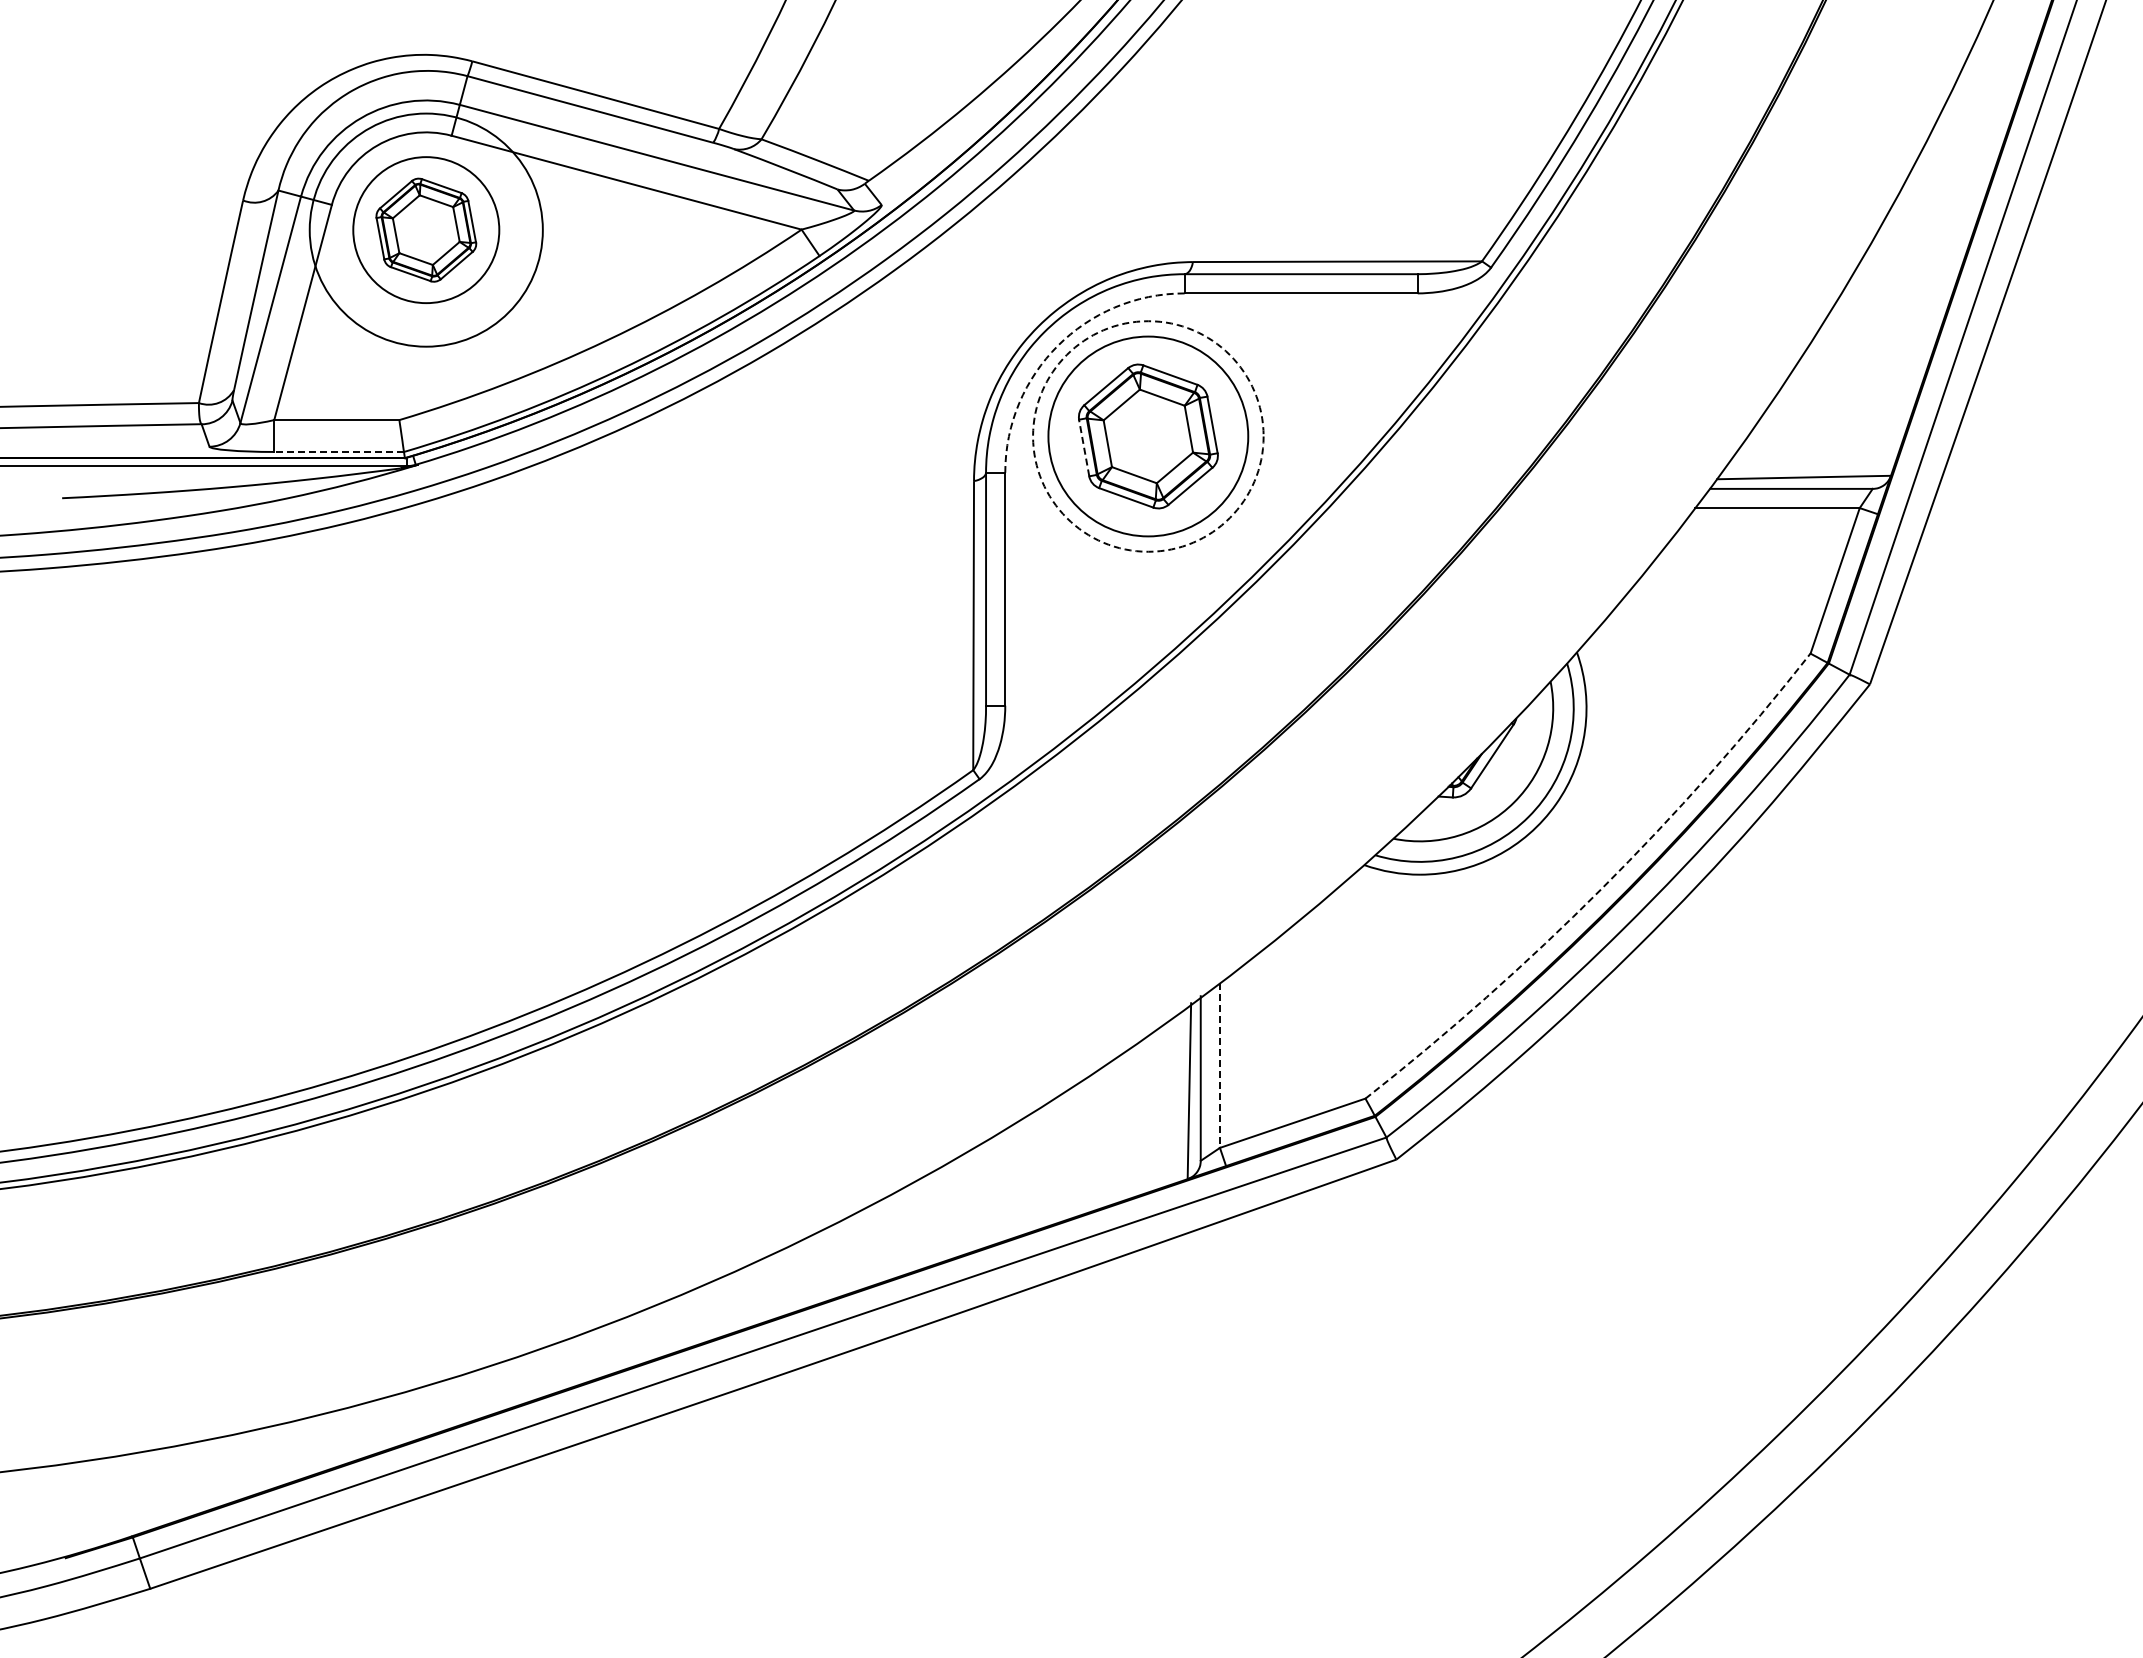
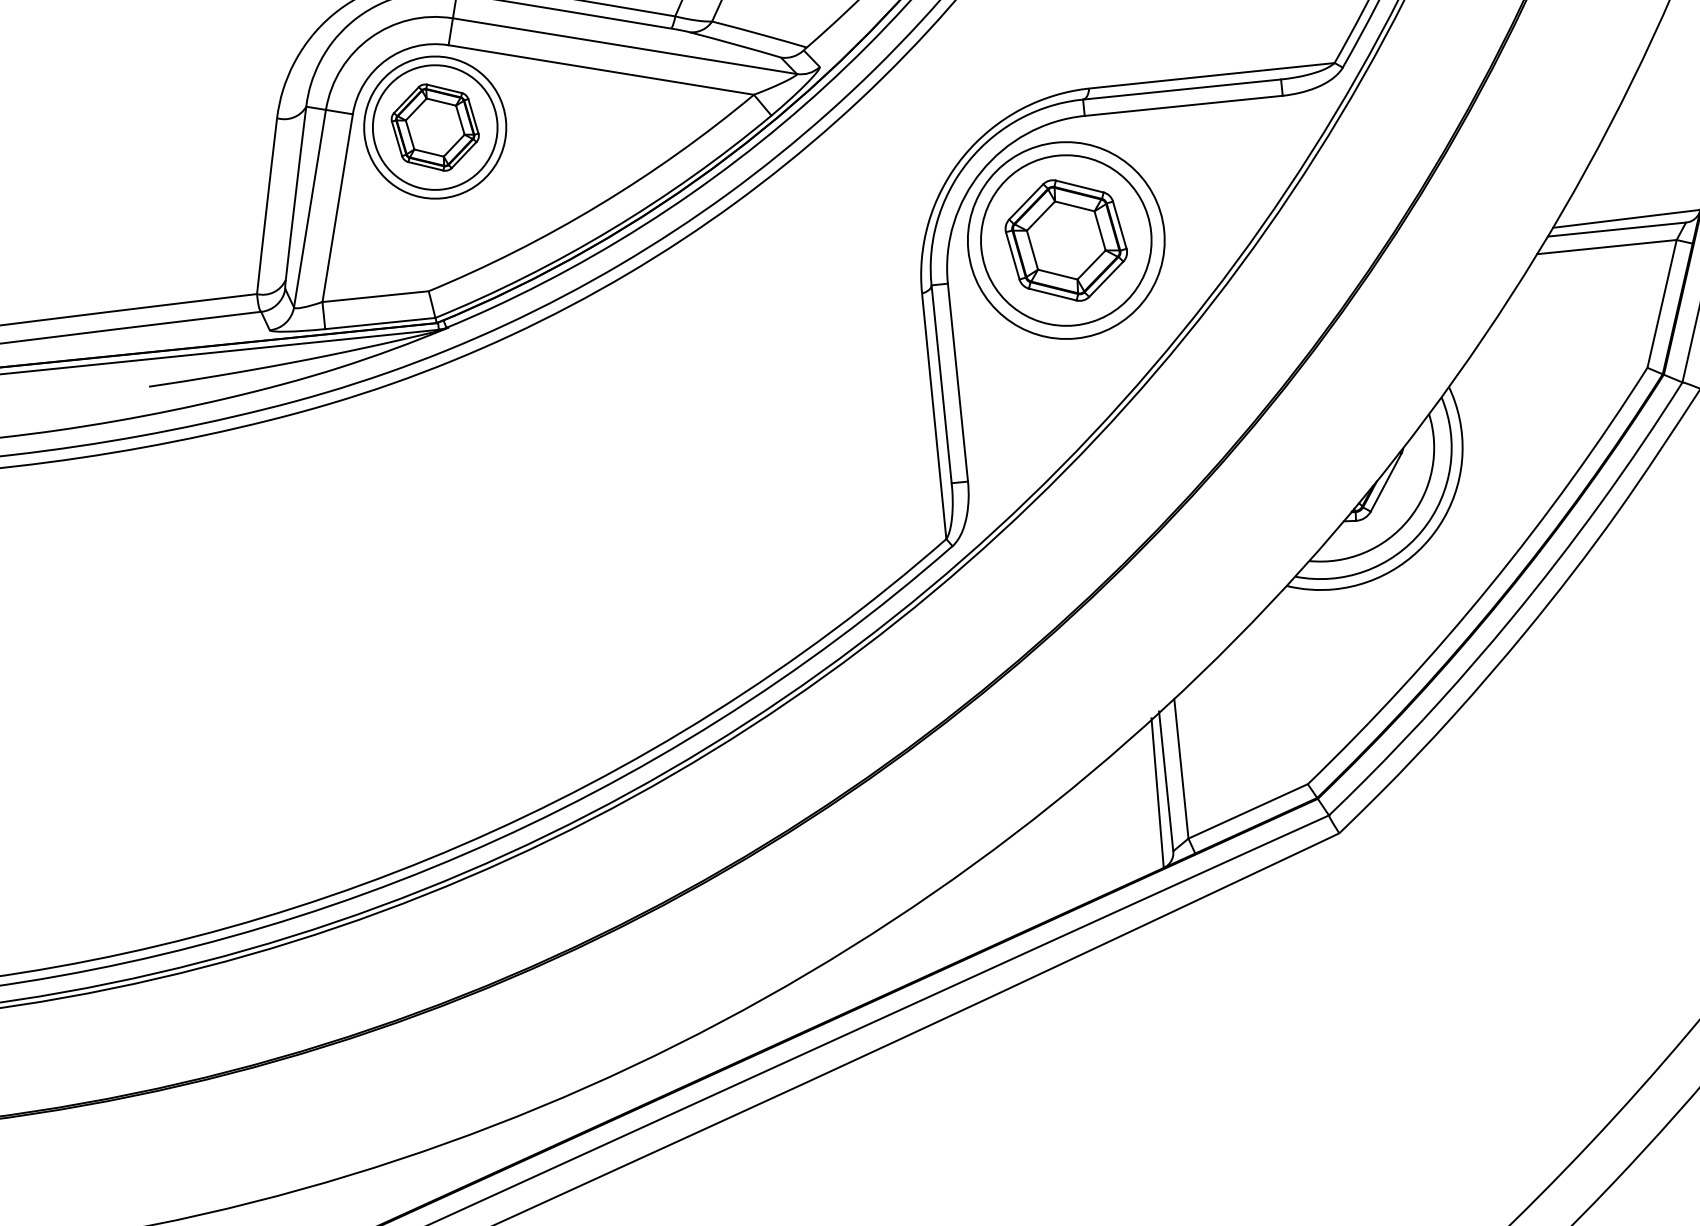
circle: (426, 229) -> (435, 127), size x0.71
arc: (1057, 345) -> (981, 171), dashed -> solid
circle: (1148, 436) -> (1066, 240), dashed -> solid
line: (1084, 448) -> (1013, 256), dashed -> solid
line: (339, 452) -> (380, 323), dashed -> solid
arc: (1601, 889) -> (1490, 586), dashed -> solid
line: (1219, 1066) -> (1181, 769), dashed -> solid

